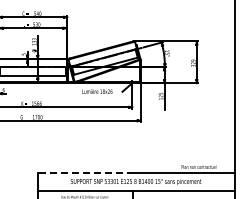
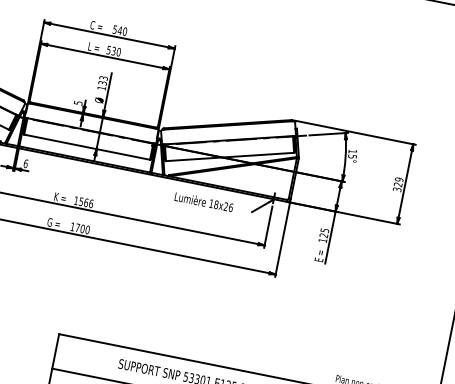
line: (85, 172) -> (150, 352), dashed -> solid

